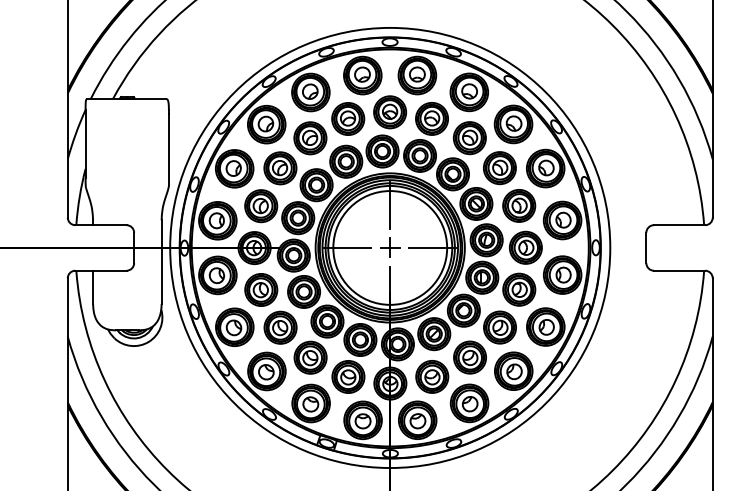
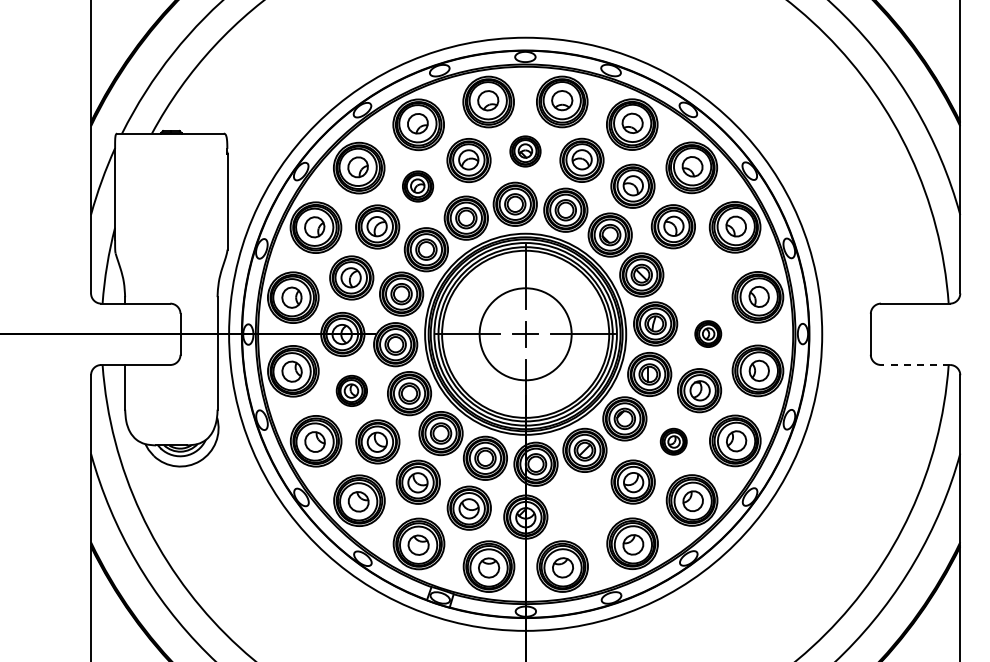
part: (390, 112) -> (525, 151), size x0.7
part: (309, 138) -> (417, 186), size x0.7
part: (518, 205) -> (698, 277), removed
part: (525, 247) -> (707, 333), size x0.6
circle: (390, 248) -> (525, 334), size x0.6
line: (679, 271) -> (915, 365), solid -> dashed
part: (261, 289) -> (351, 390), size x0.7
part: (499, 327) -> (673, 441), size x0.6
part: (431, 376) -> (581, 507), removed

